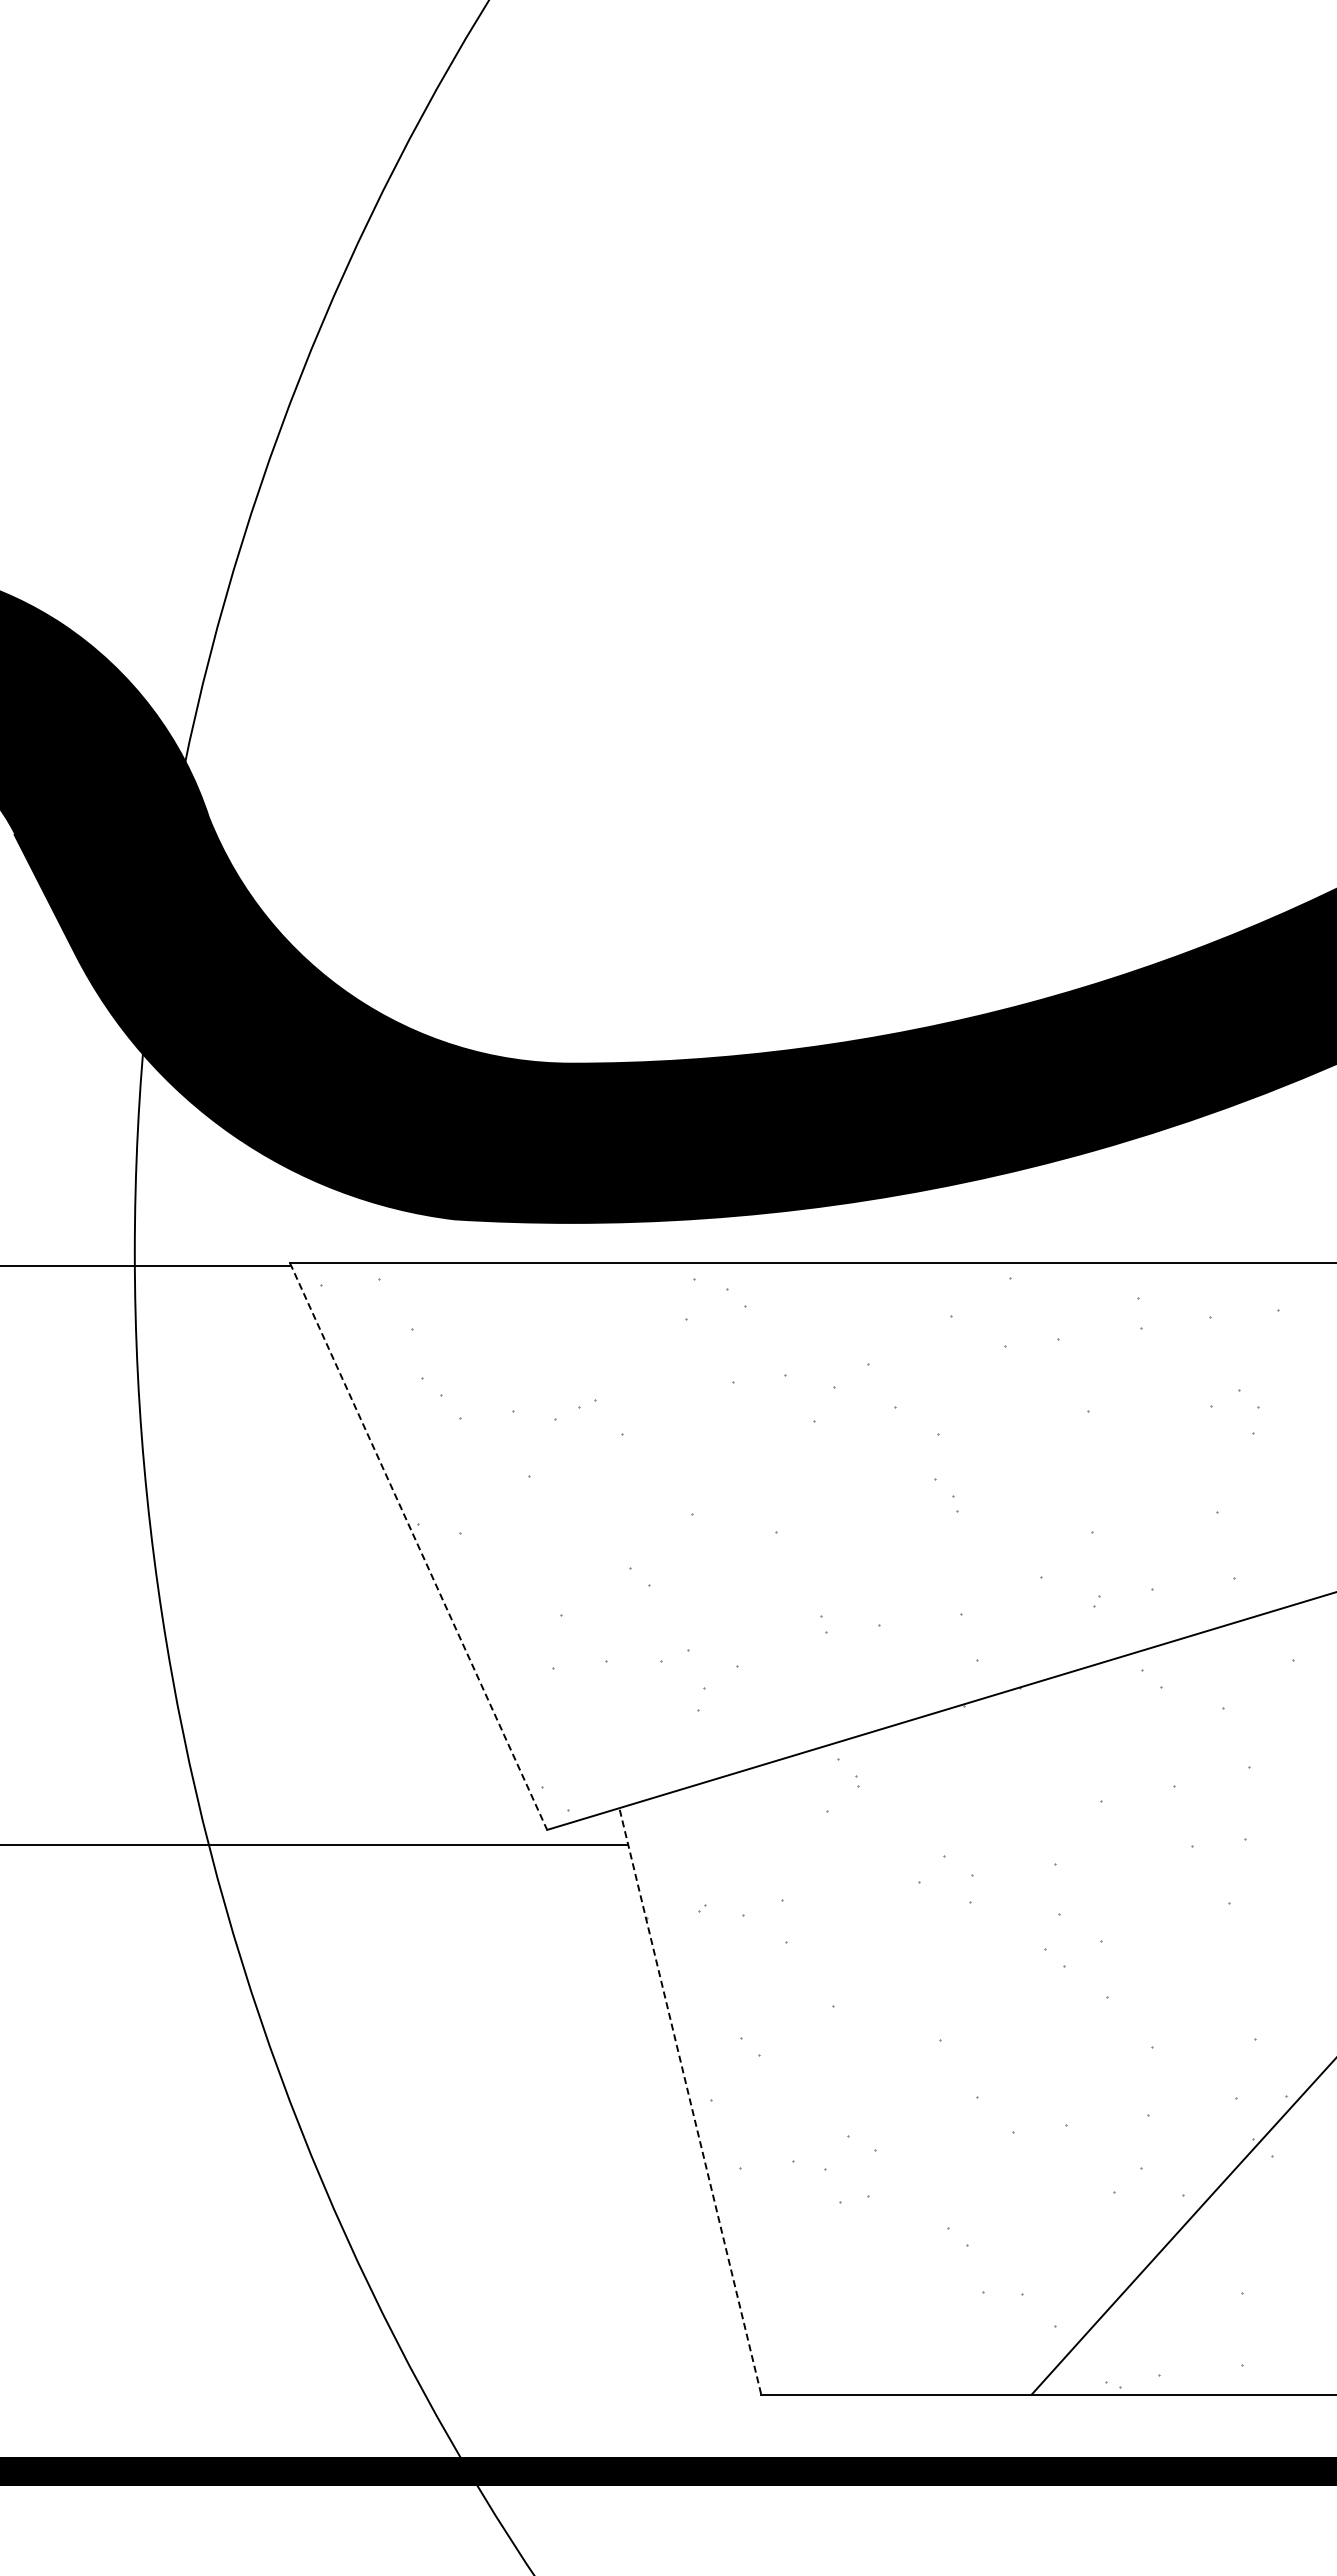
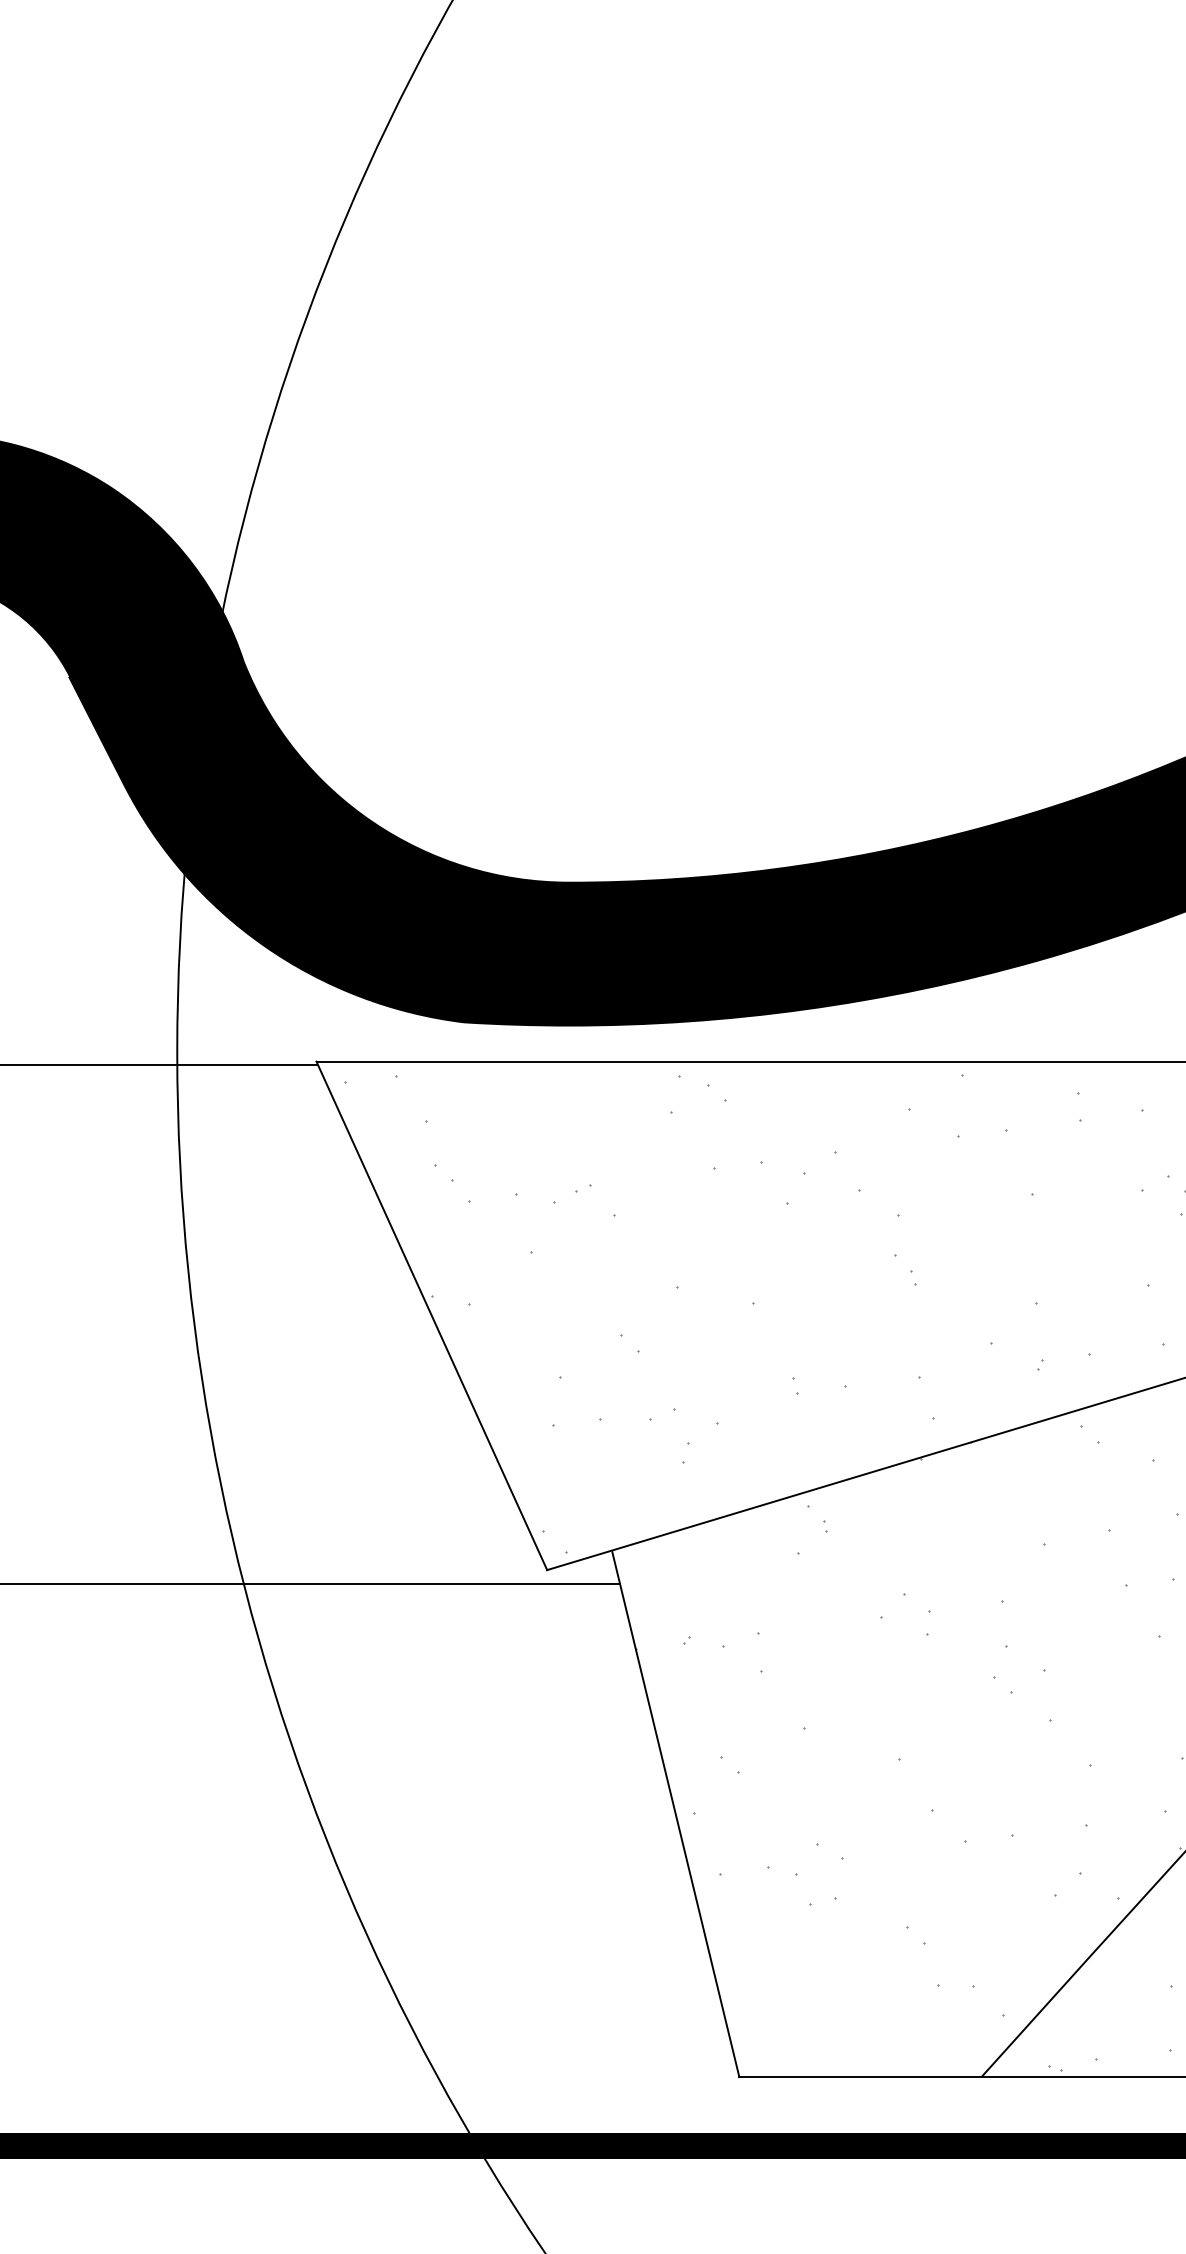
line: (418, 1547) -> (431, 1316), dashed -> solid
line: (690, 2102) -> (675, 1814), dashed -> solid

